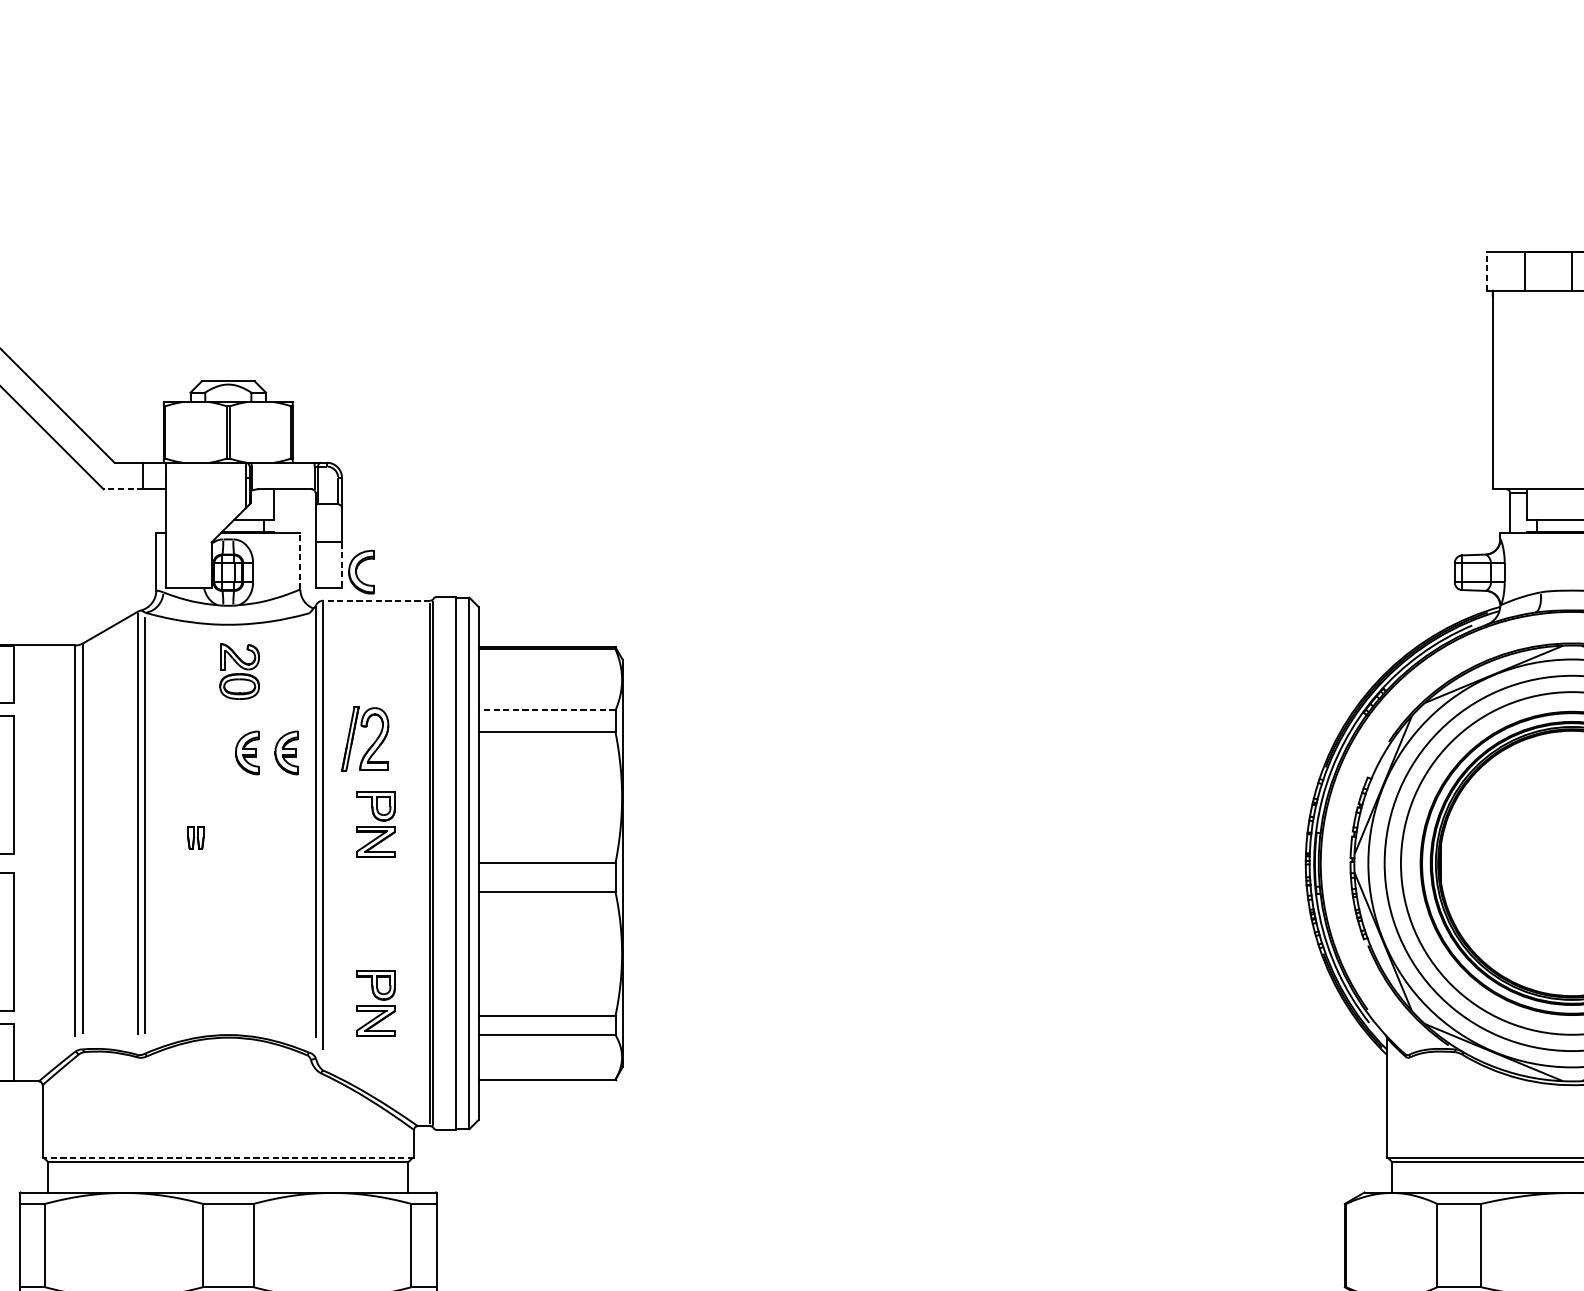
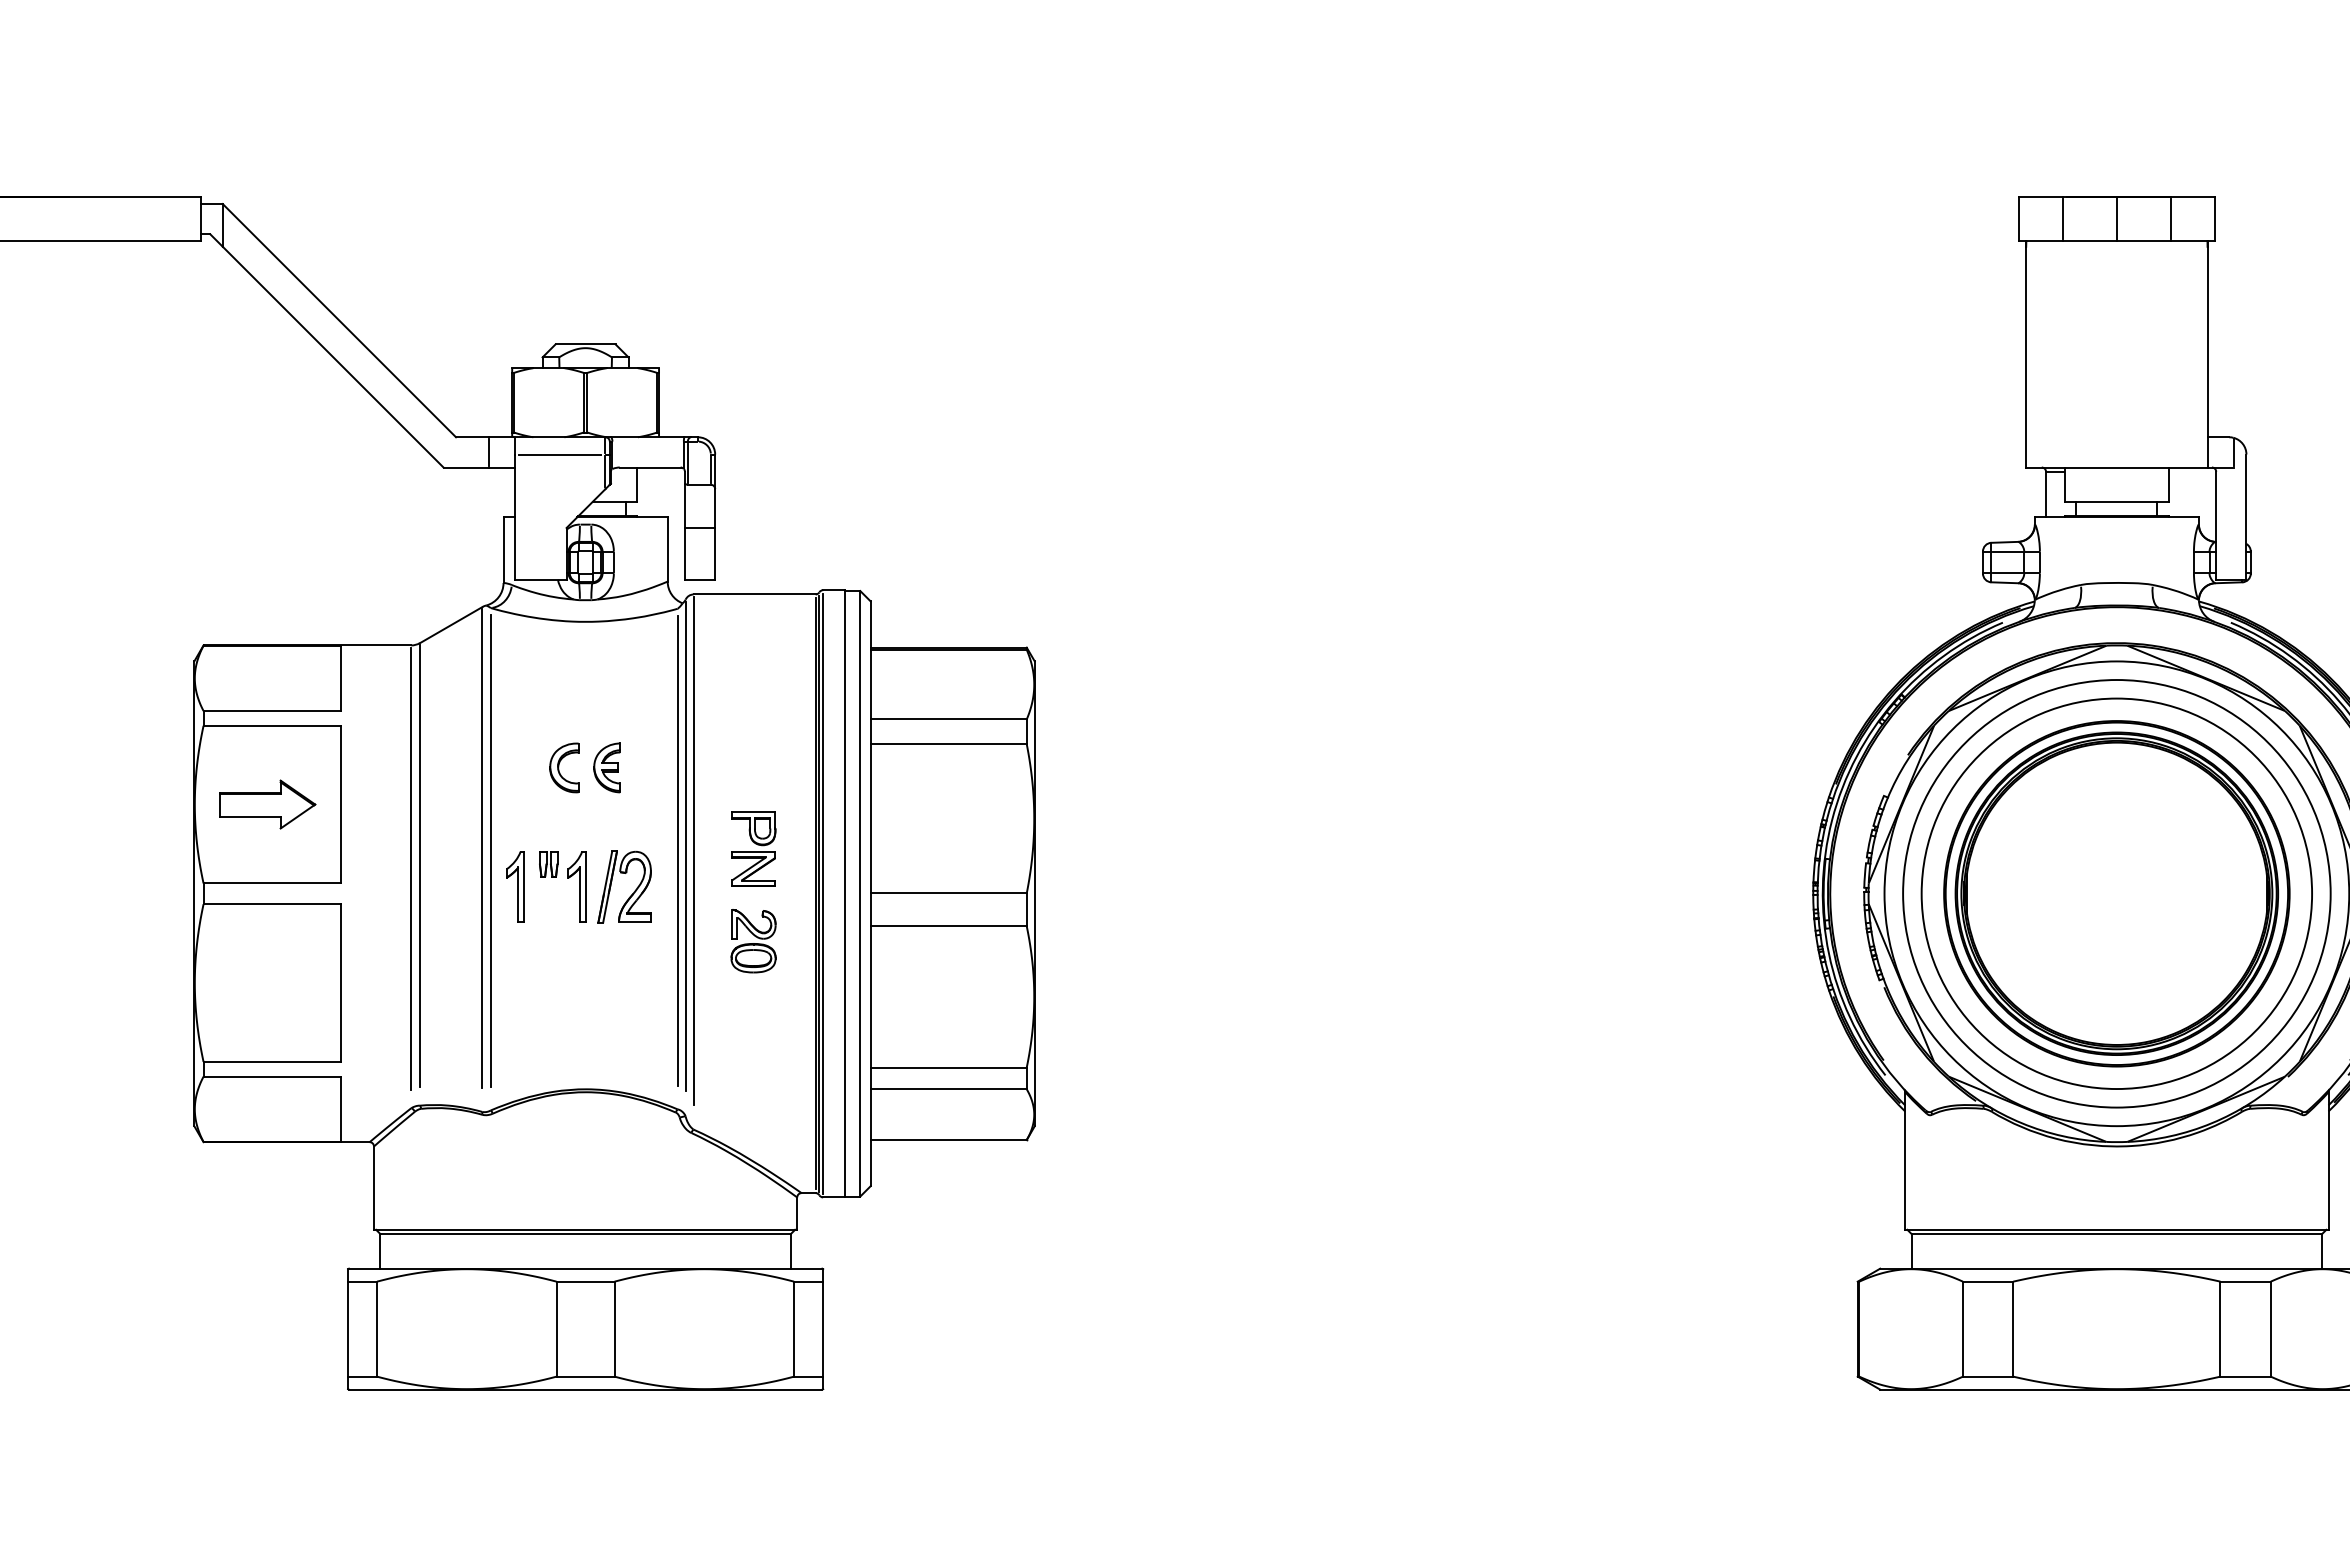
line: (1486, 270) -> (2019, 218), dashed -> solid
line: (205, 477) -> (559, 454), added
line: (123, 489) -> (466, 467), dashed -> solid
line: (300, 560) -> (667, 548), dashed -> solid
line: (342, 564) -> (715, 553), dashed -> solid
part: (361, 571) -> (564, 767), moved
line: (376, 600) -> (754, 594), dashed -> solid
part: (239, 671) -> (753, 941), moved
line: (546, 710) -> (948, 719), dashed -> solid
part: (372, 744) -> (632, 893), moved
part: (286, 752) -> (651, 767), removed
line: (308, 825) -> (677, 850), added
part: (166, 857) -> (515, 886), added
part: (220, 857) -> (576, 886), added
line: (437, 863) -> (823, 893), added
part: (375, 1002) -> (753, 1052), removed
line: (228, 1158) -> (585, 1229), dashed -> solid

